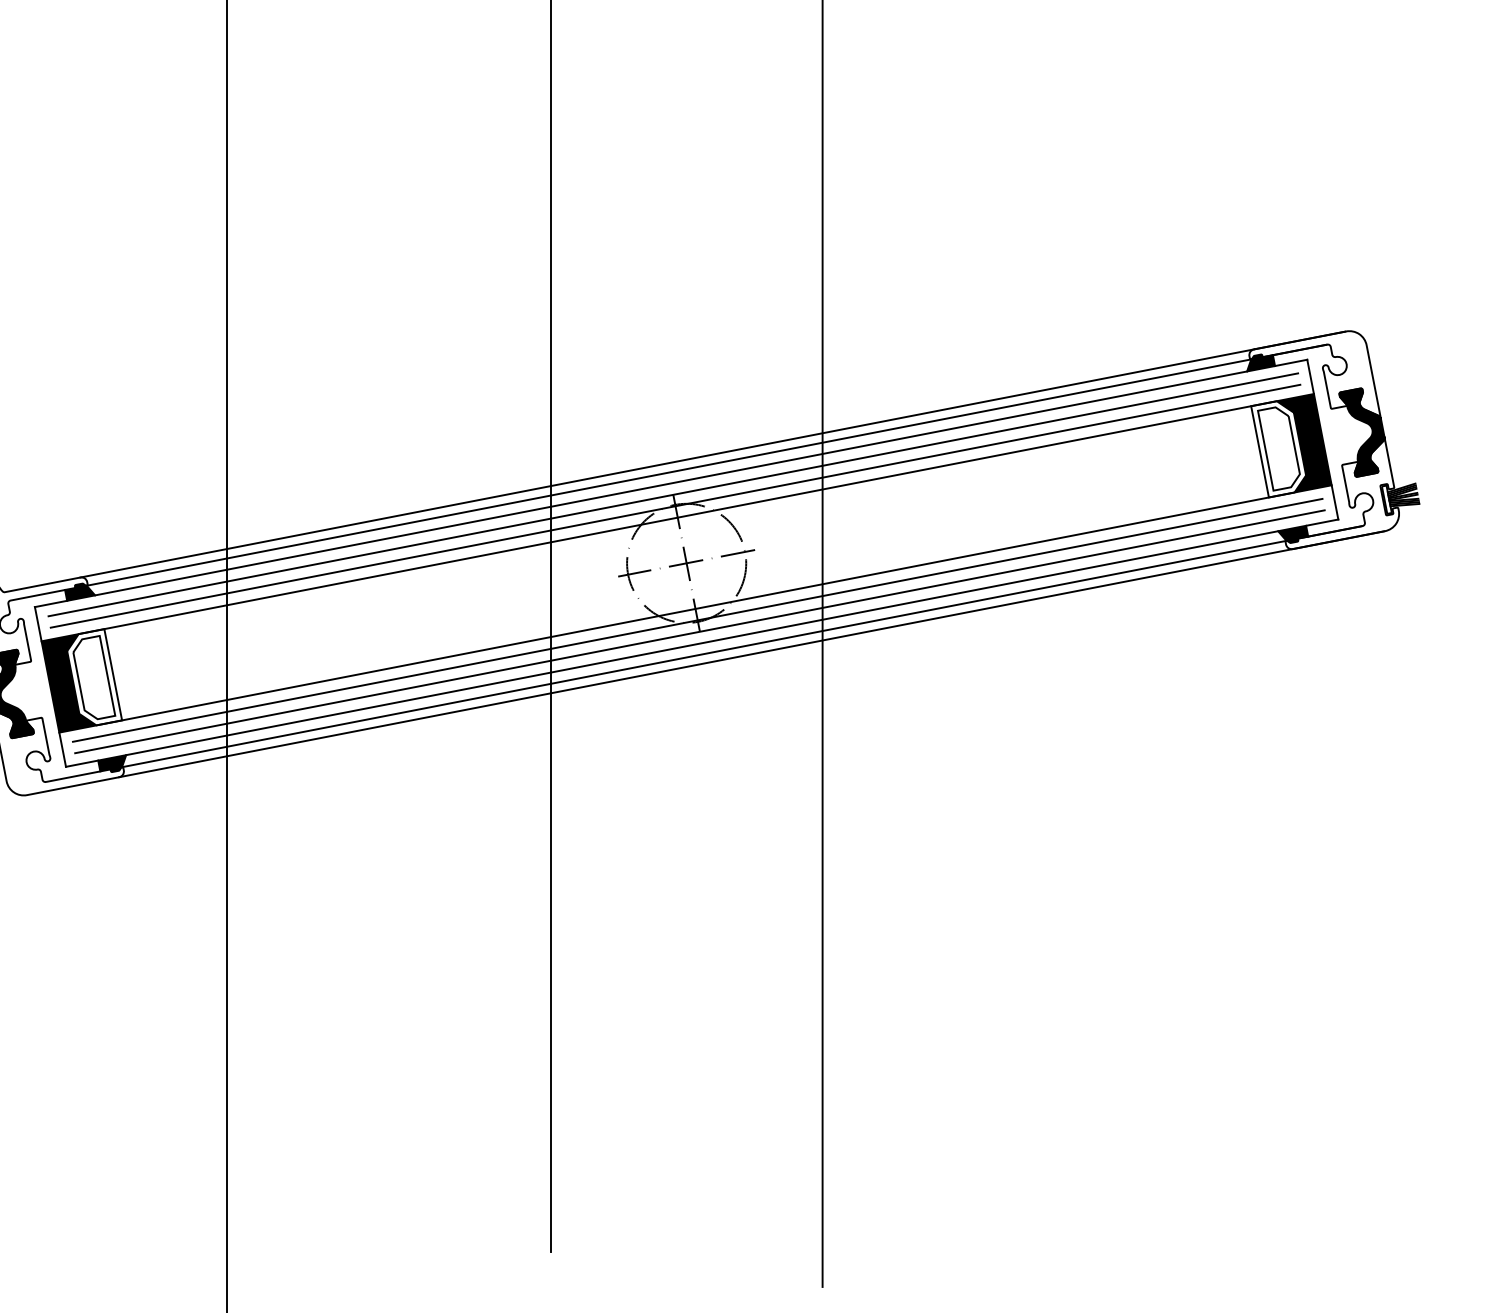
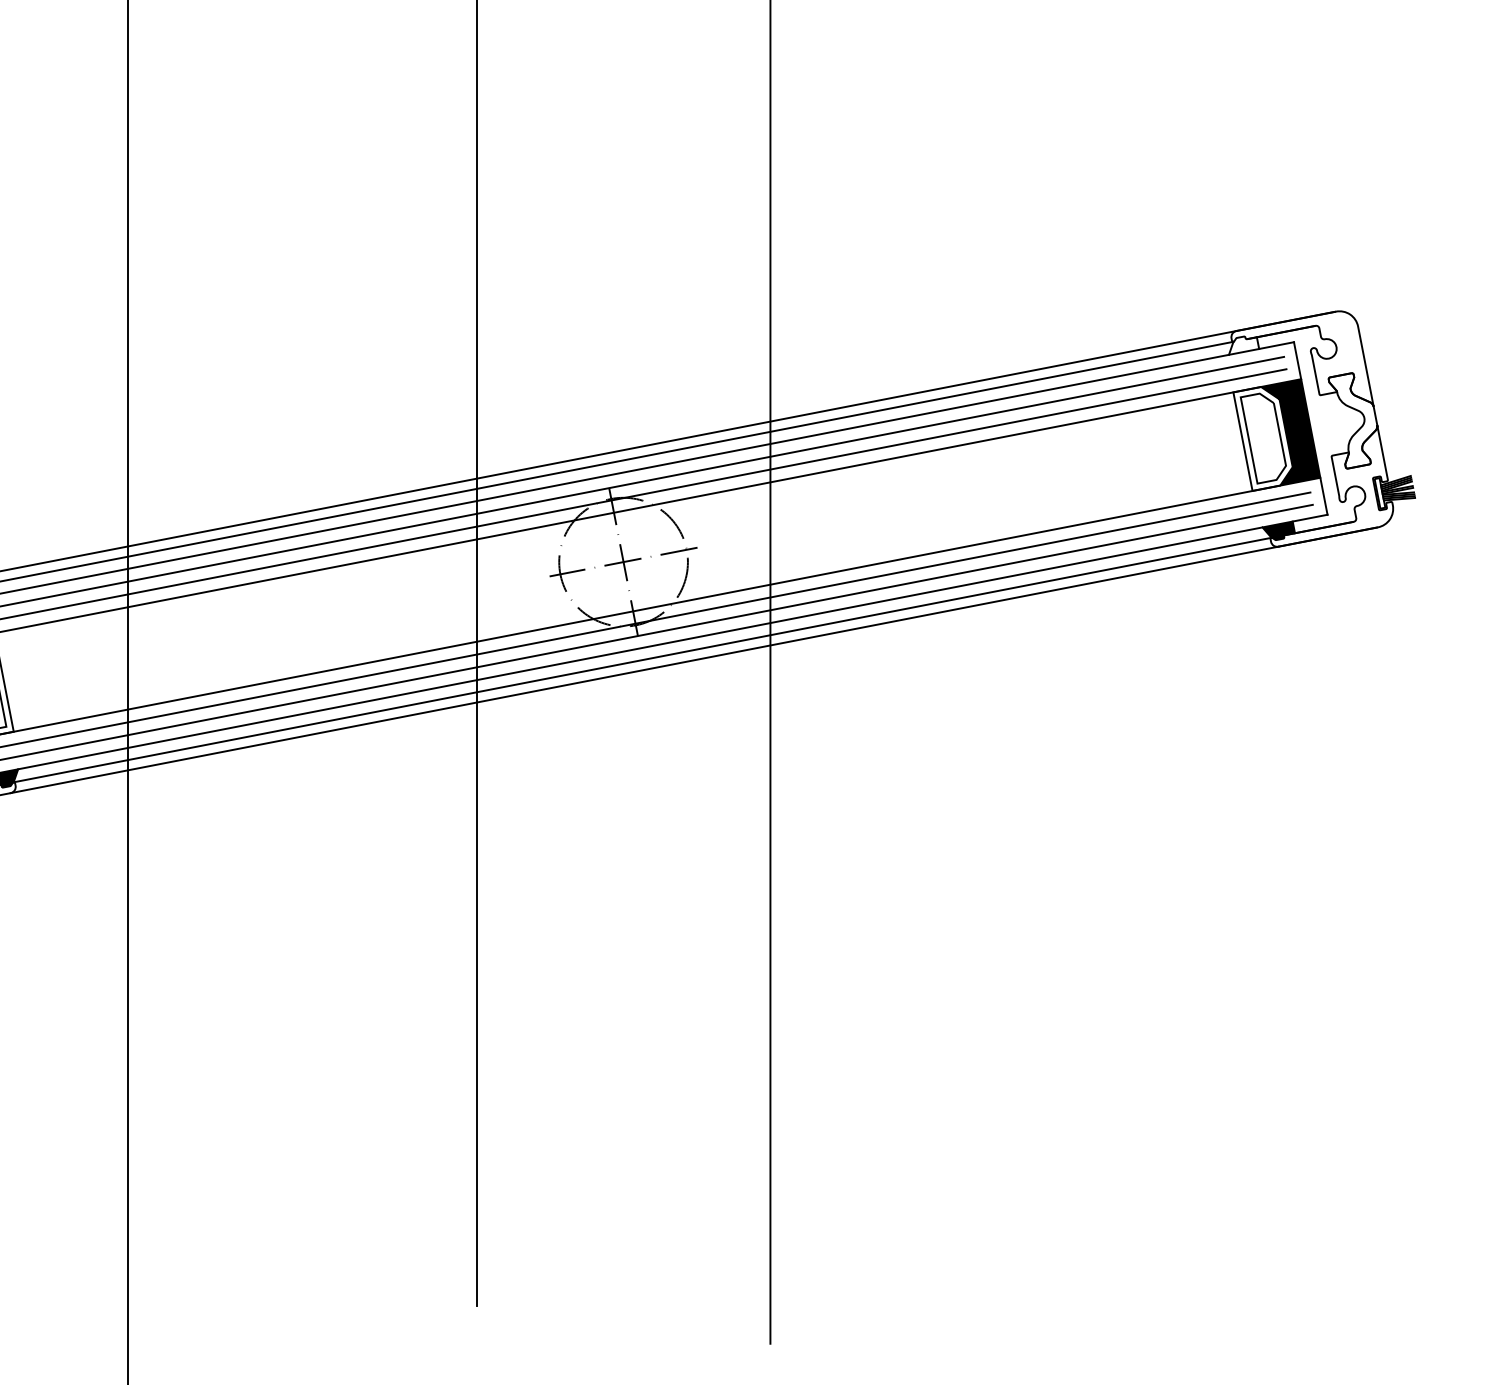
fill: (1261, 362) -> (1244, 345), removed
fill: (1361, 432) -> (1352, 420), removed

